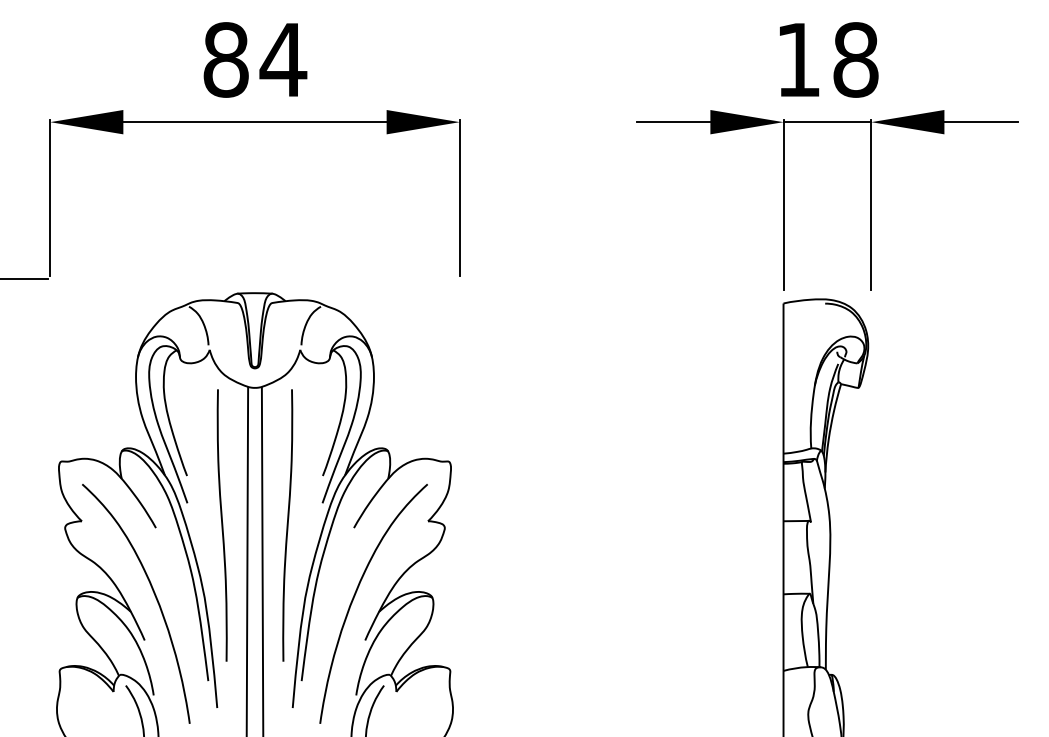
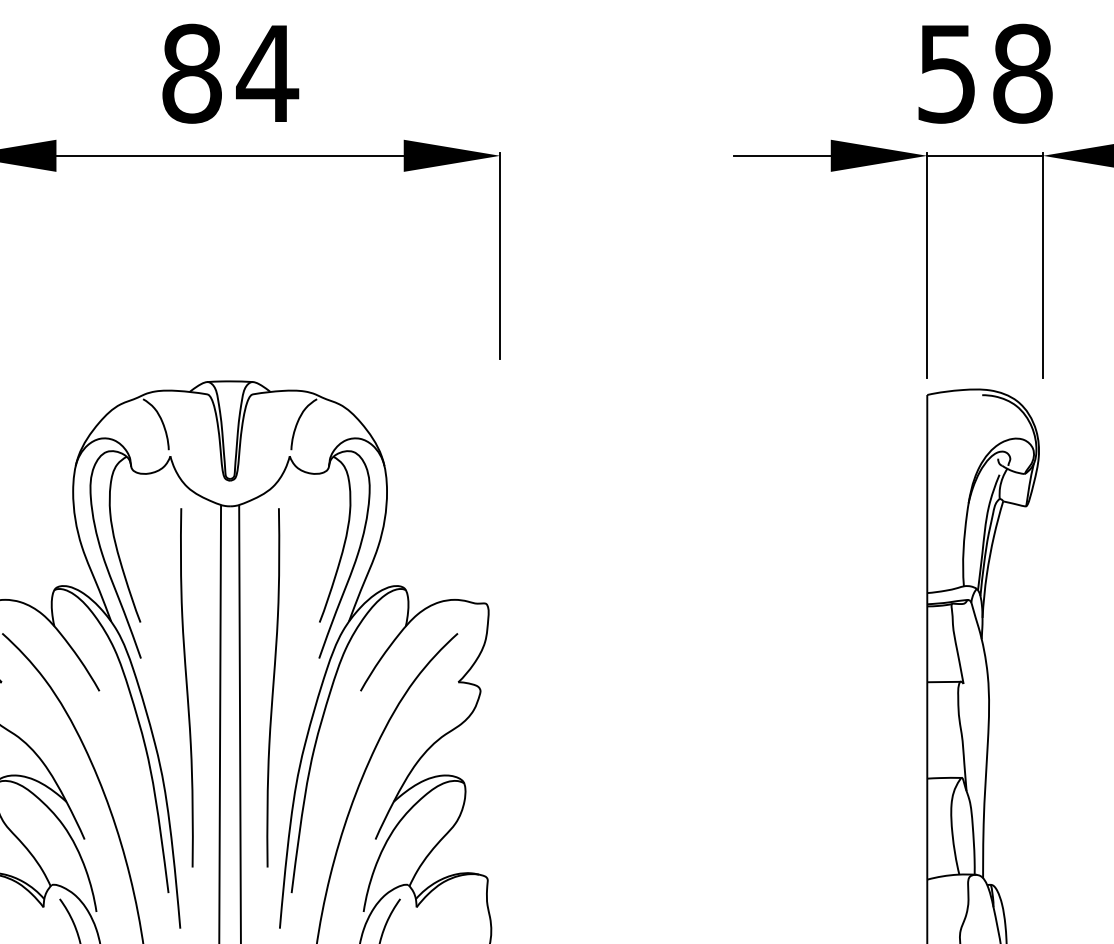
text: (798, 60) -> (947, 74), 18 -> 58

